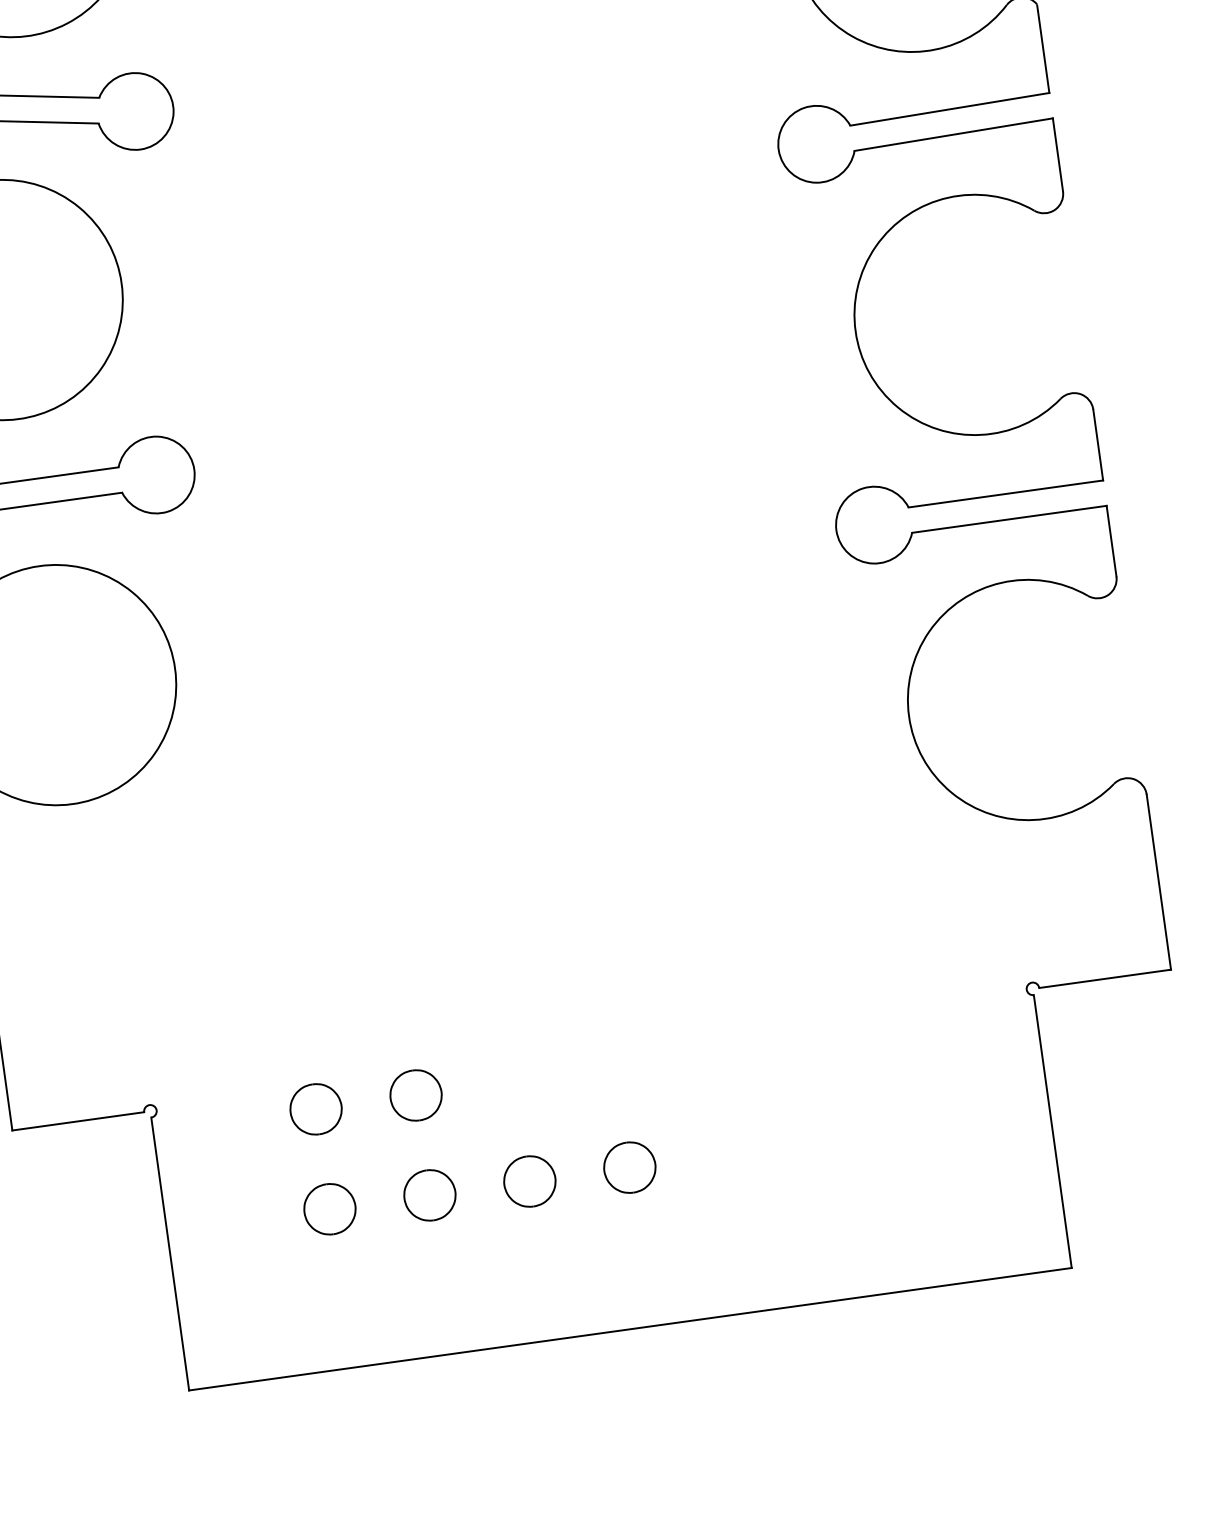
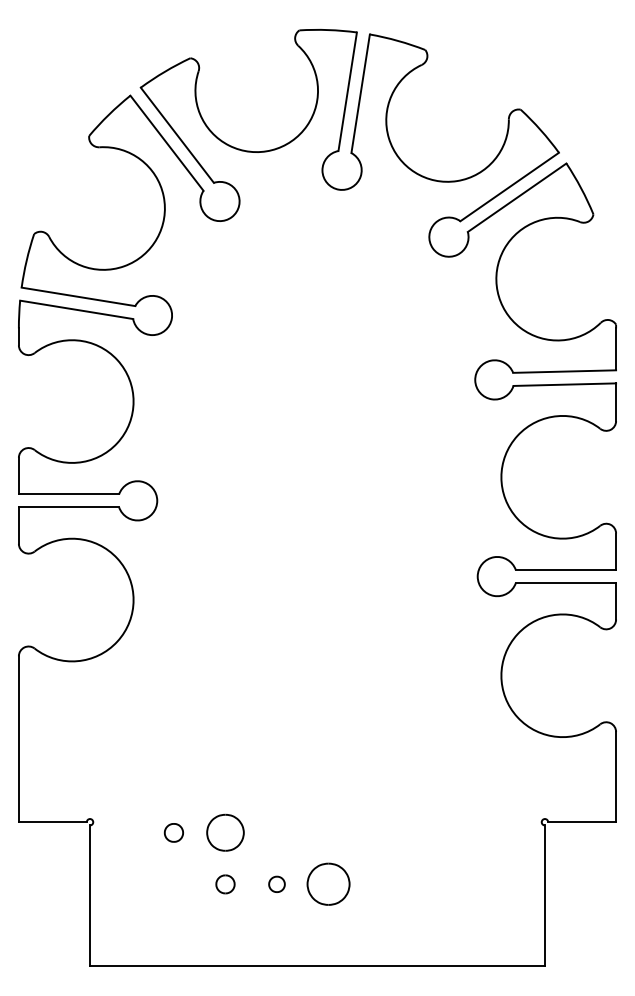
part: (415, 1094) -> (225, 832), size x1.4
part: (315, 1108) -> (173, 832), size x0.7
part: (629, 1167) -> (328, 884), size x1.6
part: (528, 1181) -> (276, 884), size x0.6
part: (429, 1195) -> (225, 884), size x0.7
part: (329, 1209) -> (173, 884), removed

